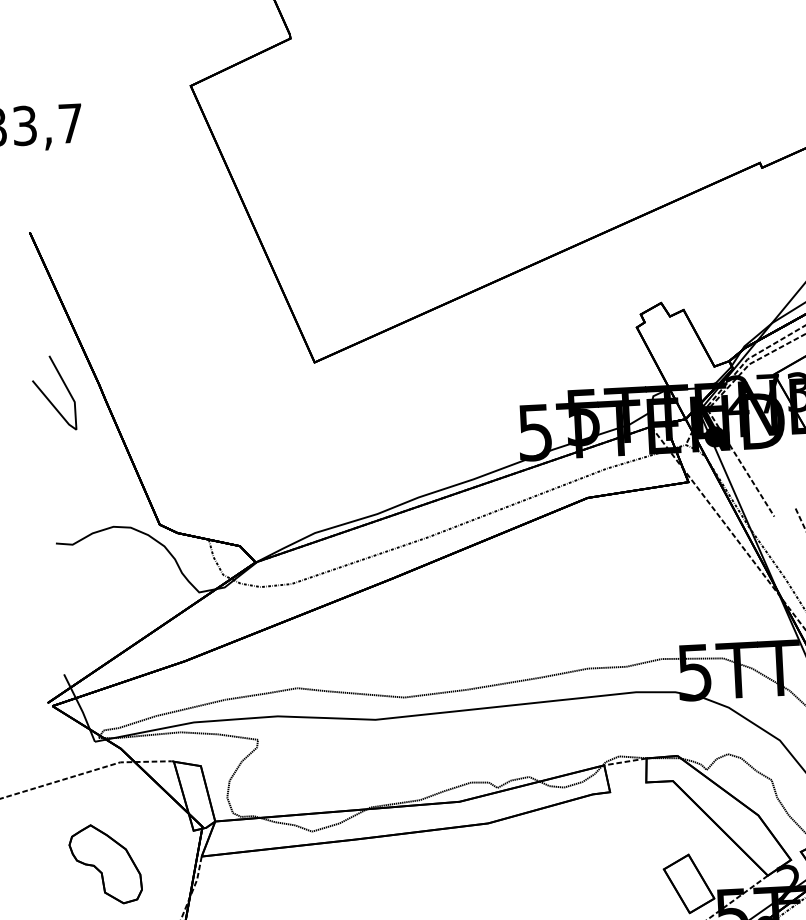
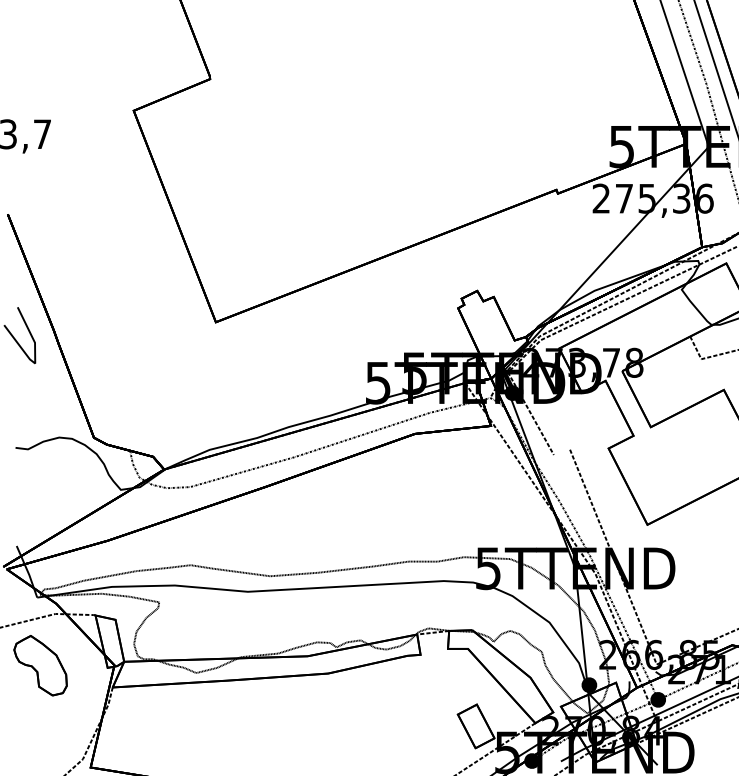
part: (105, 864) -> (40, 665), moved

